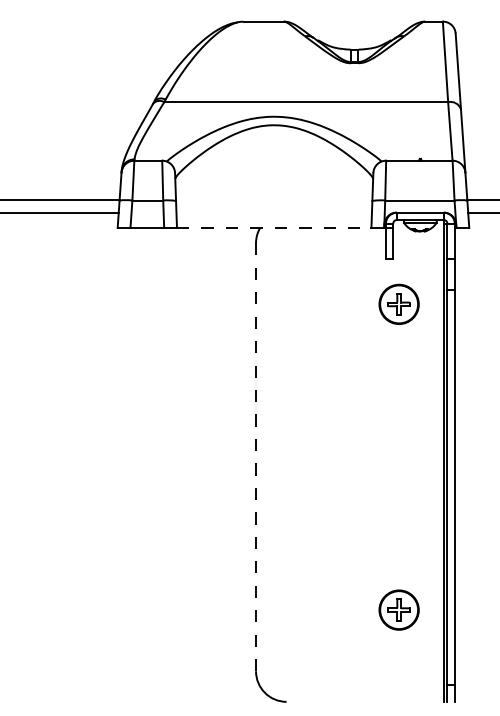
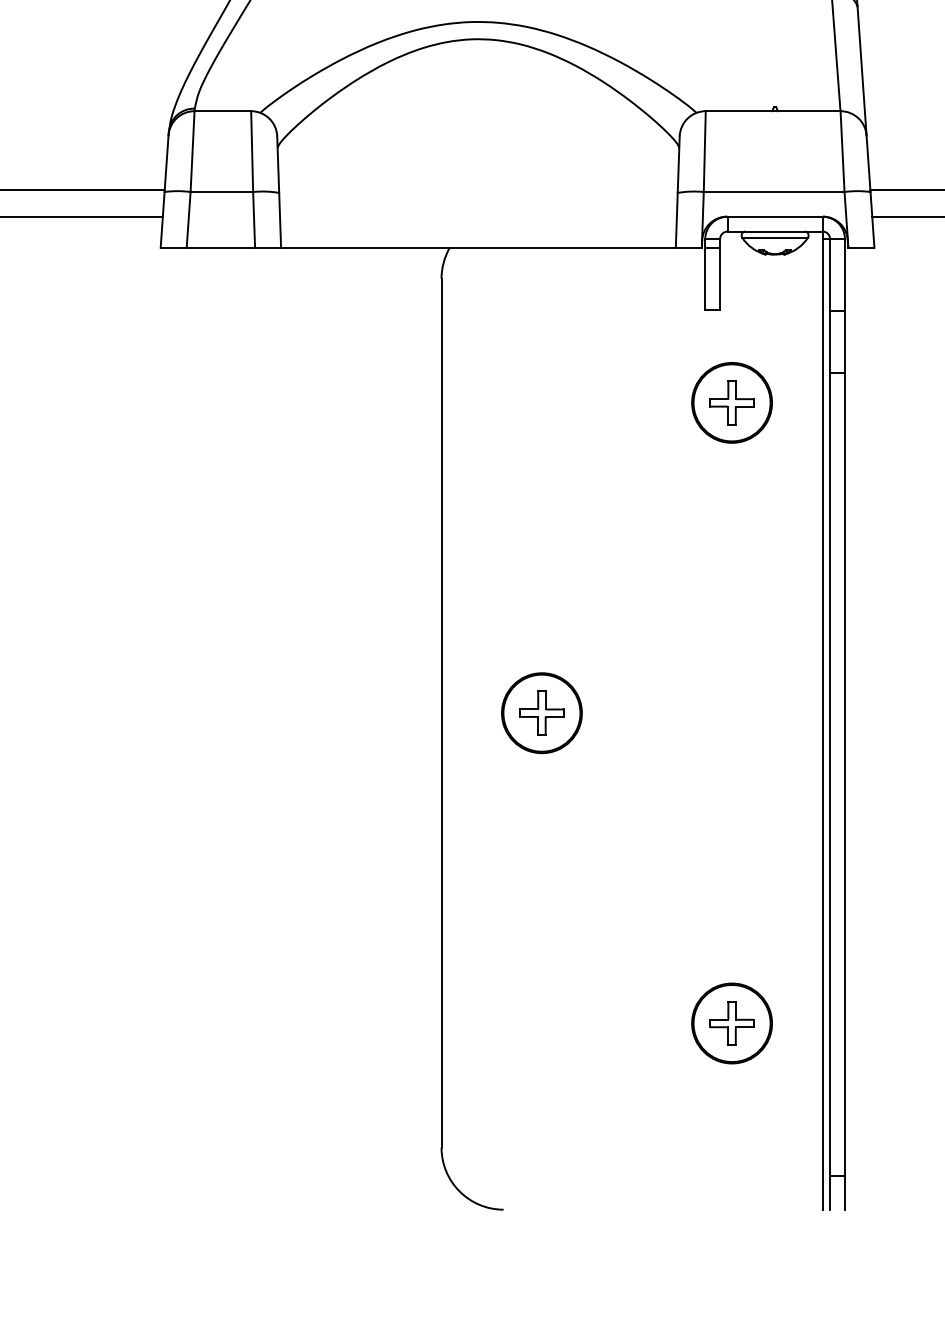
line: (274, 227) -> (479, 246), dashed -> solid
part: (305, 456) -> (541, 711), added
line: (256, 457) -> (442, 713), dashed -> solid

